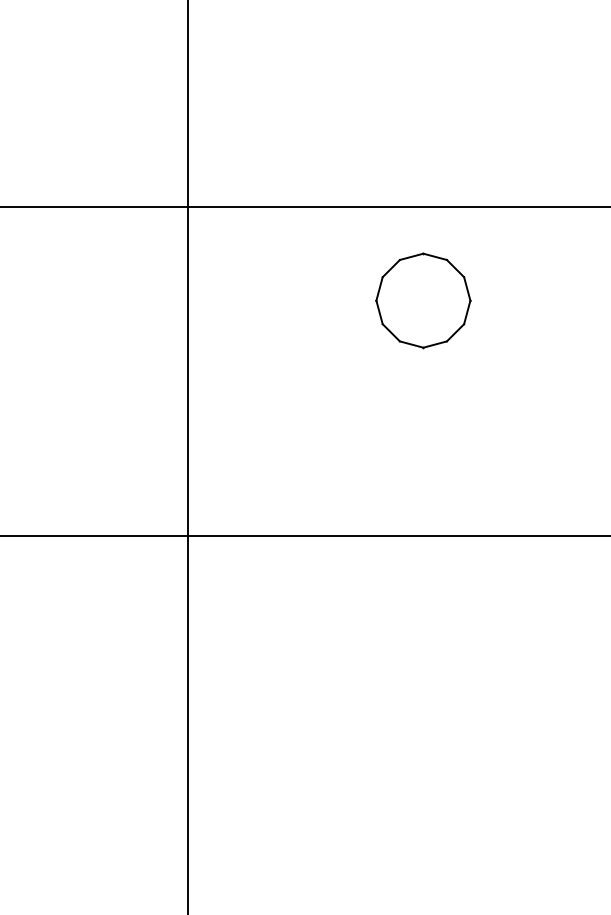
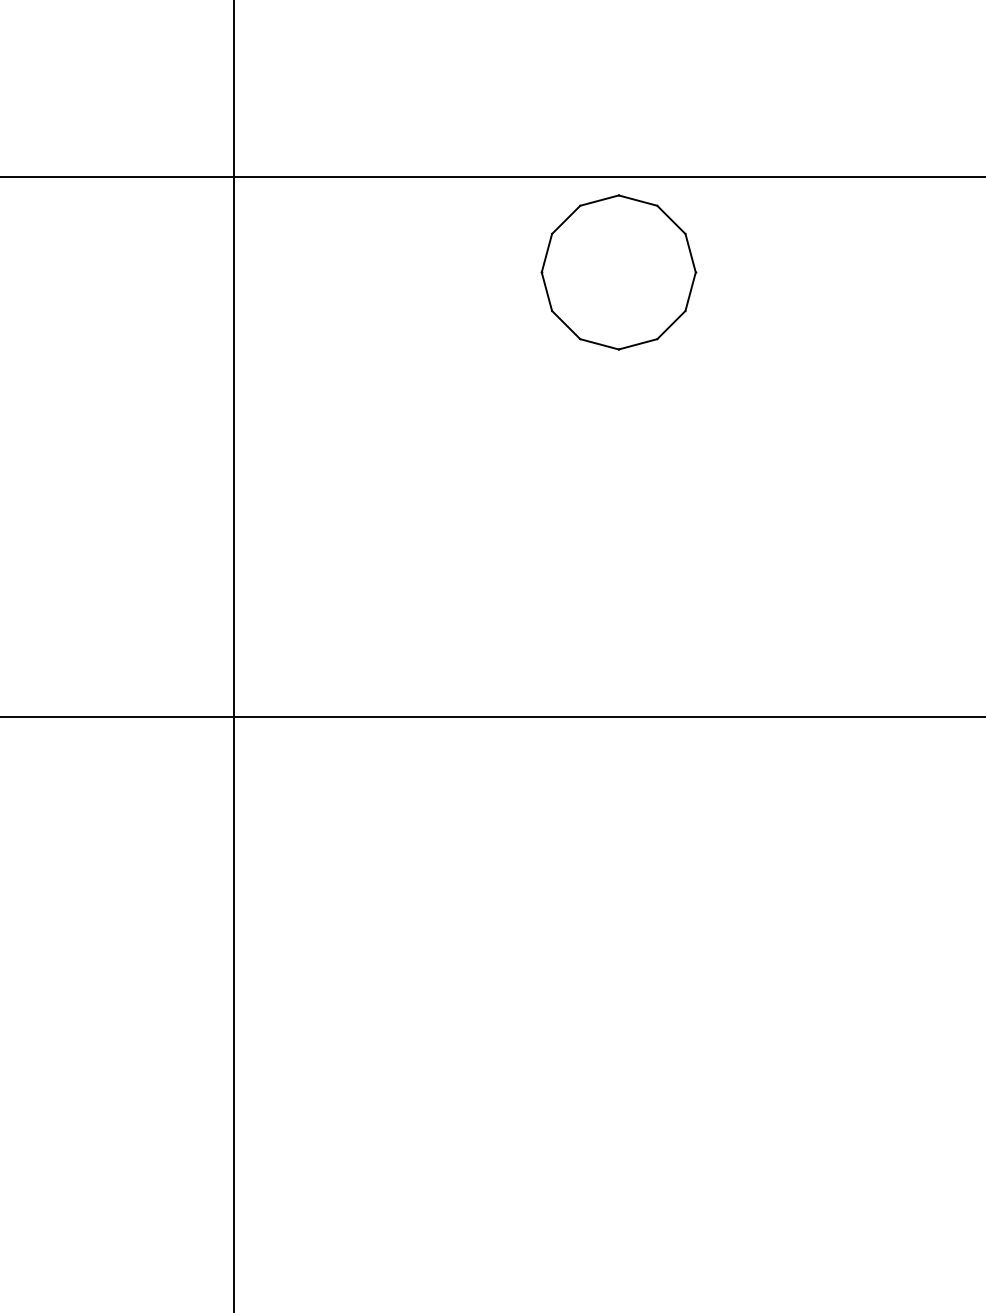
part: (423, 300) -> (618, 272), moved

